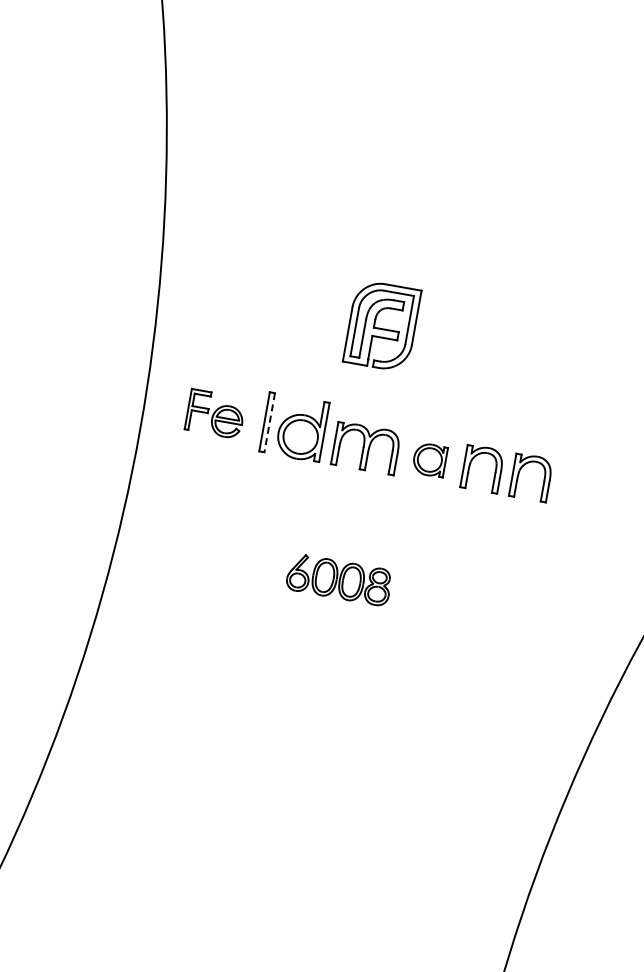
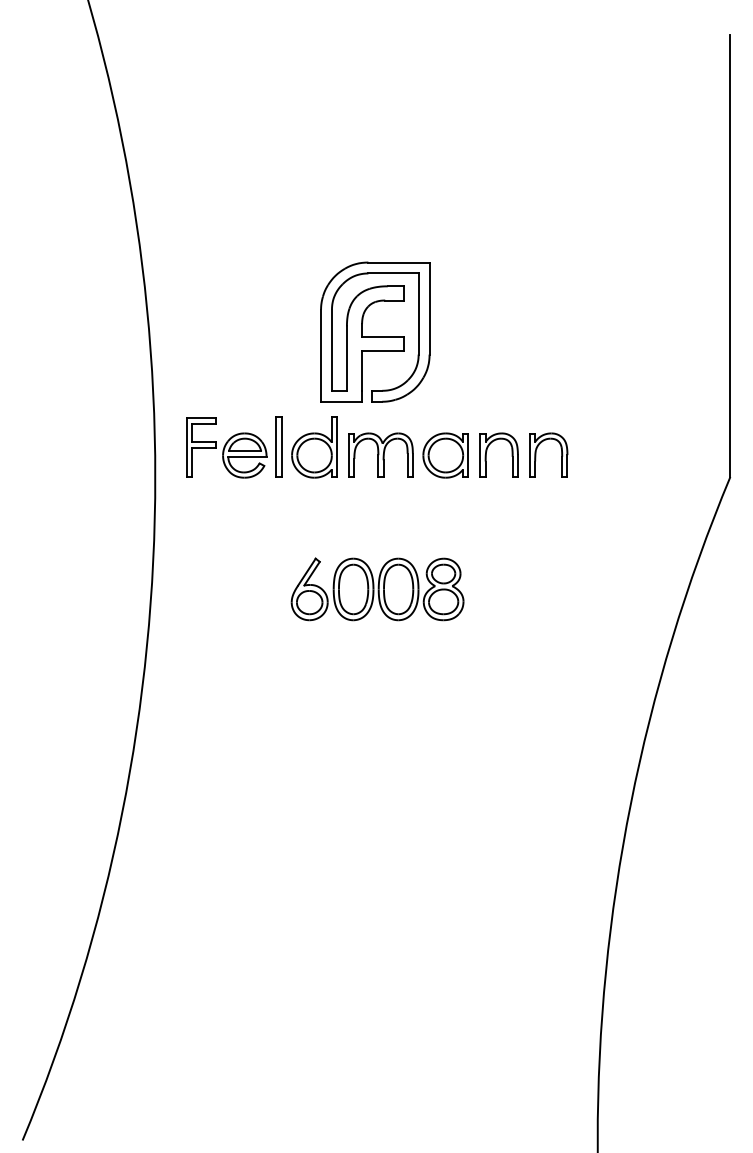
part: (382, 325) -> (375, 331), size x1.67
part: (215, 413) -> (226, 447), size x1.43
line: (269, 423) -> (281, 447), dashed -> solid
part: (429, 459) -> (445, 455), size x1.43
part: (339, 579) -> (377, 589), size x1.67

